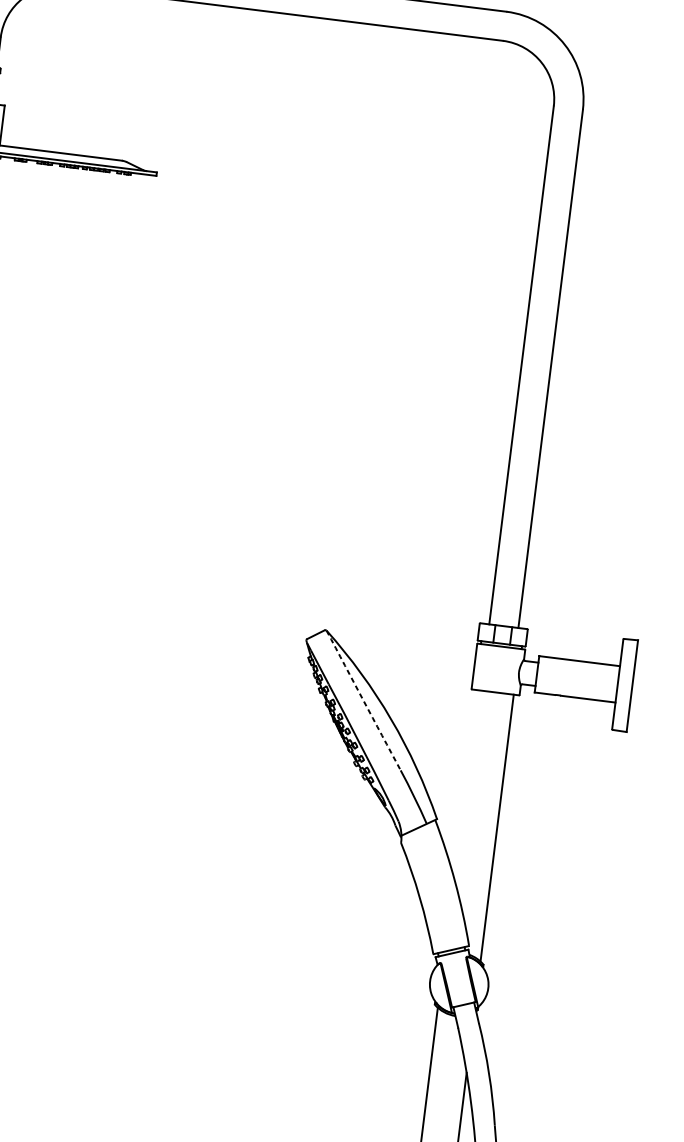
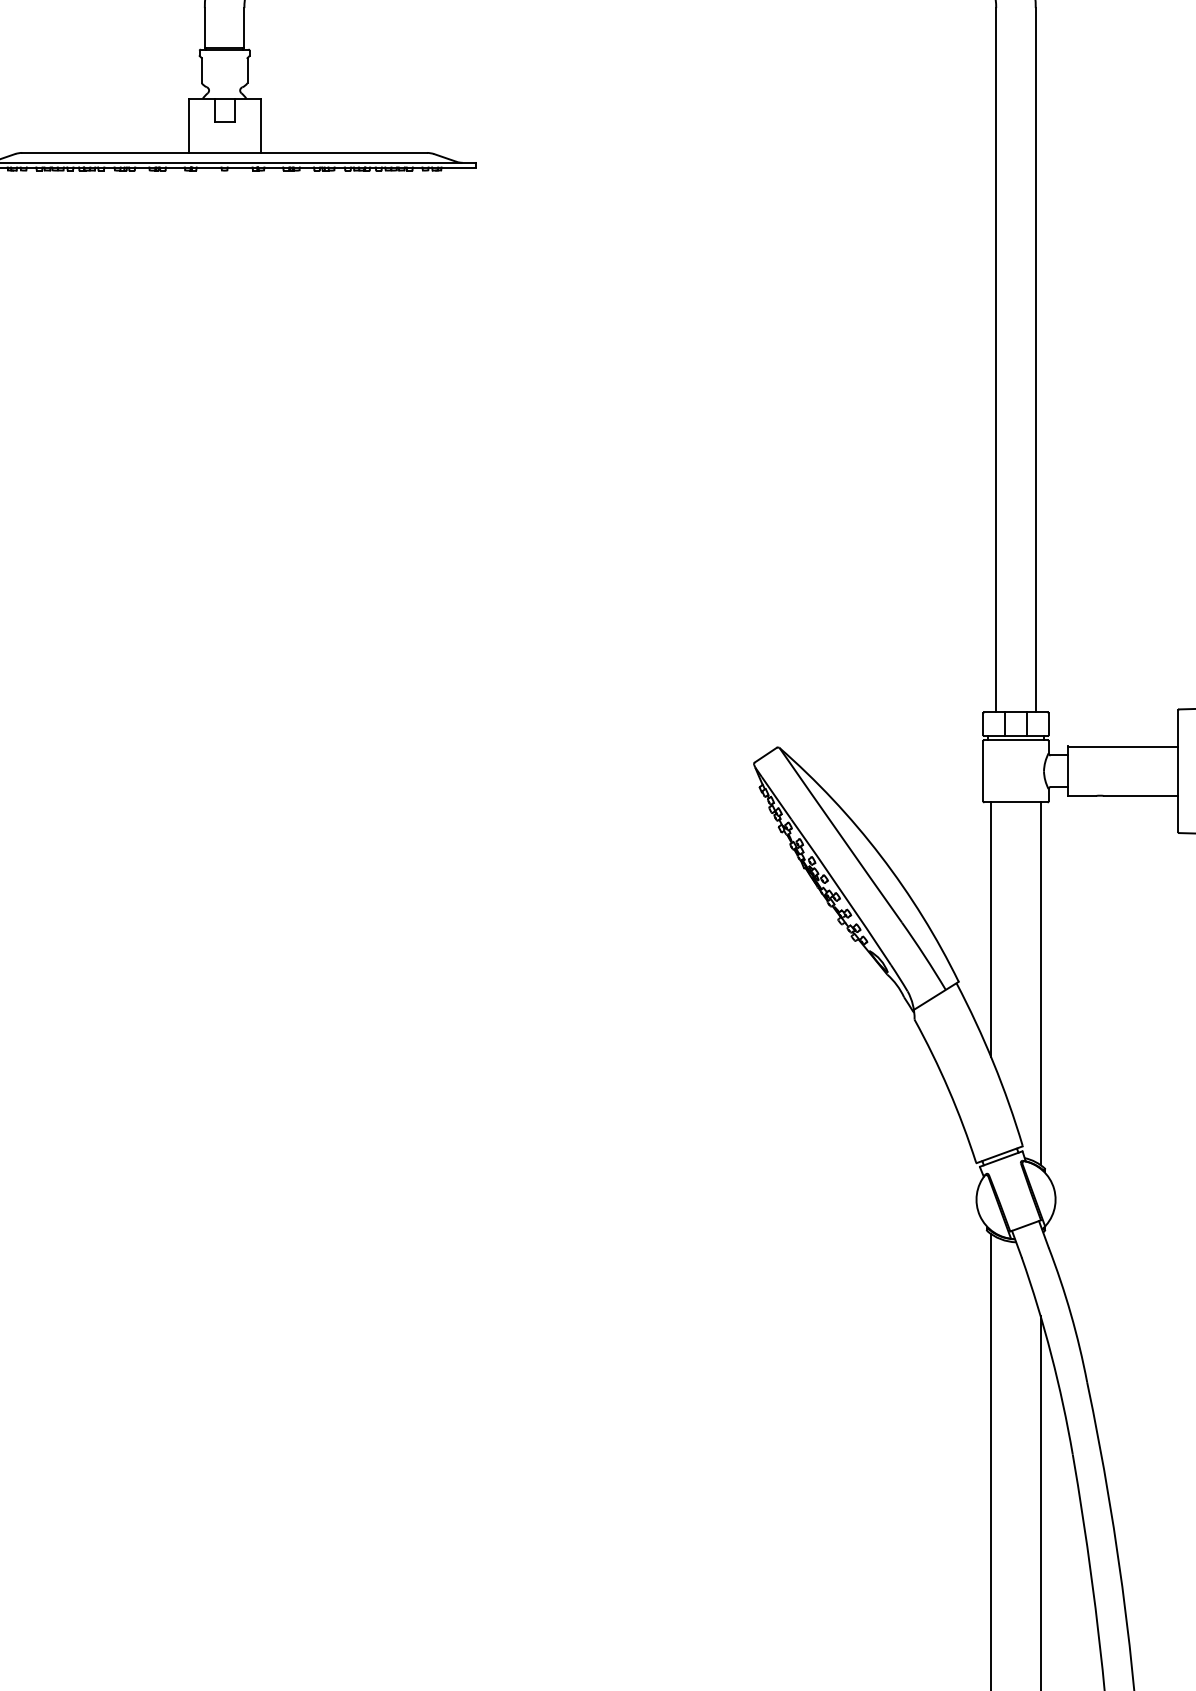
arc: (363, 700) -> (840, 835), dashed -> solid
line: (465, 783) -> (991, 929), added

